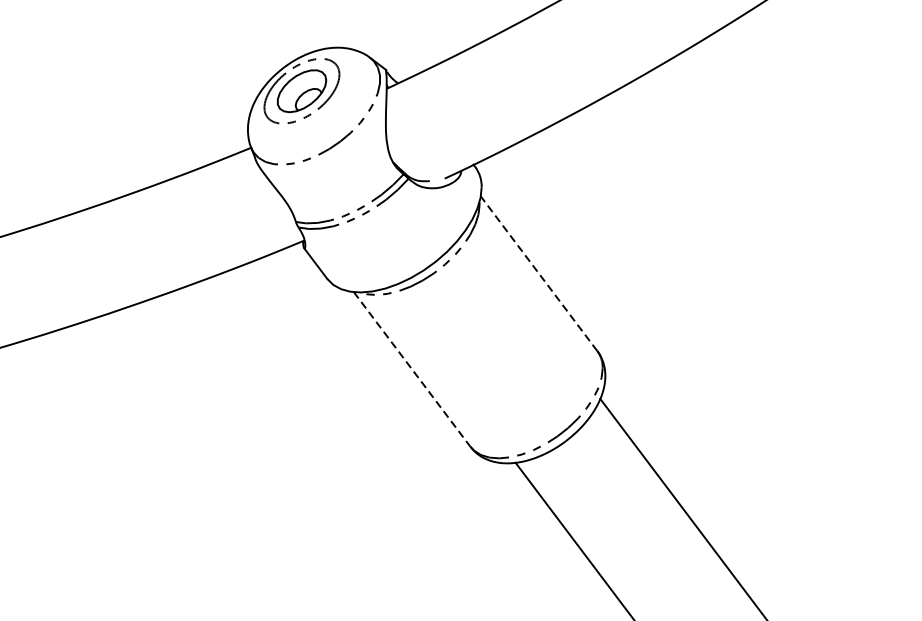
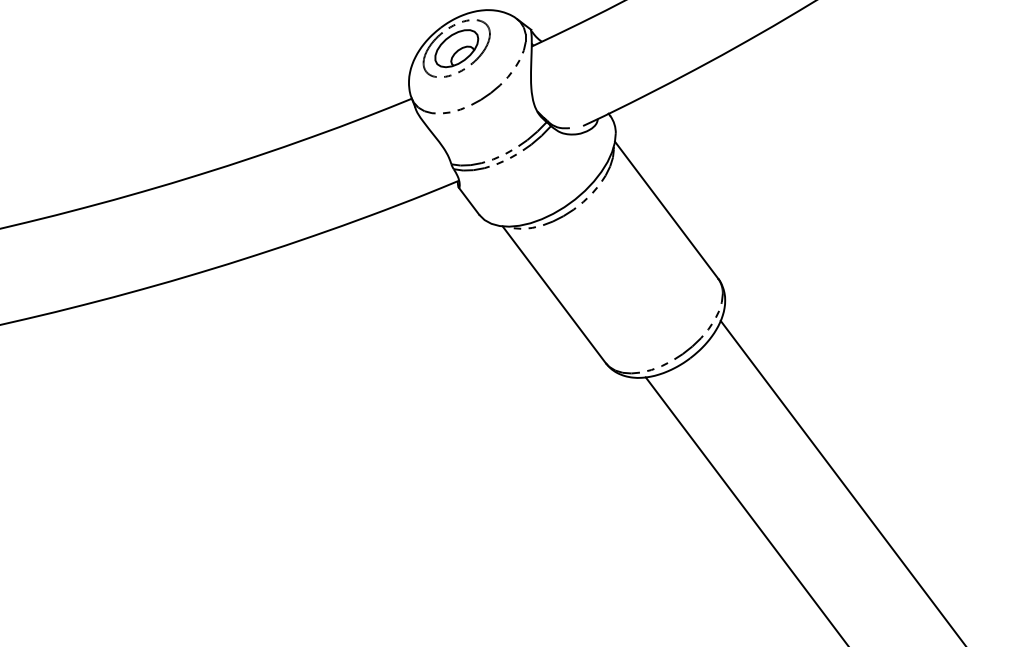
line: (539, 274) -> (666, 210), dashed -> solid
line: (412, 369) -> (554, 294), dashed -> solid

